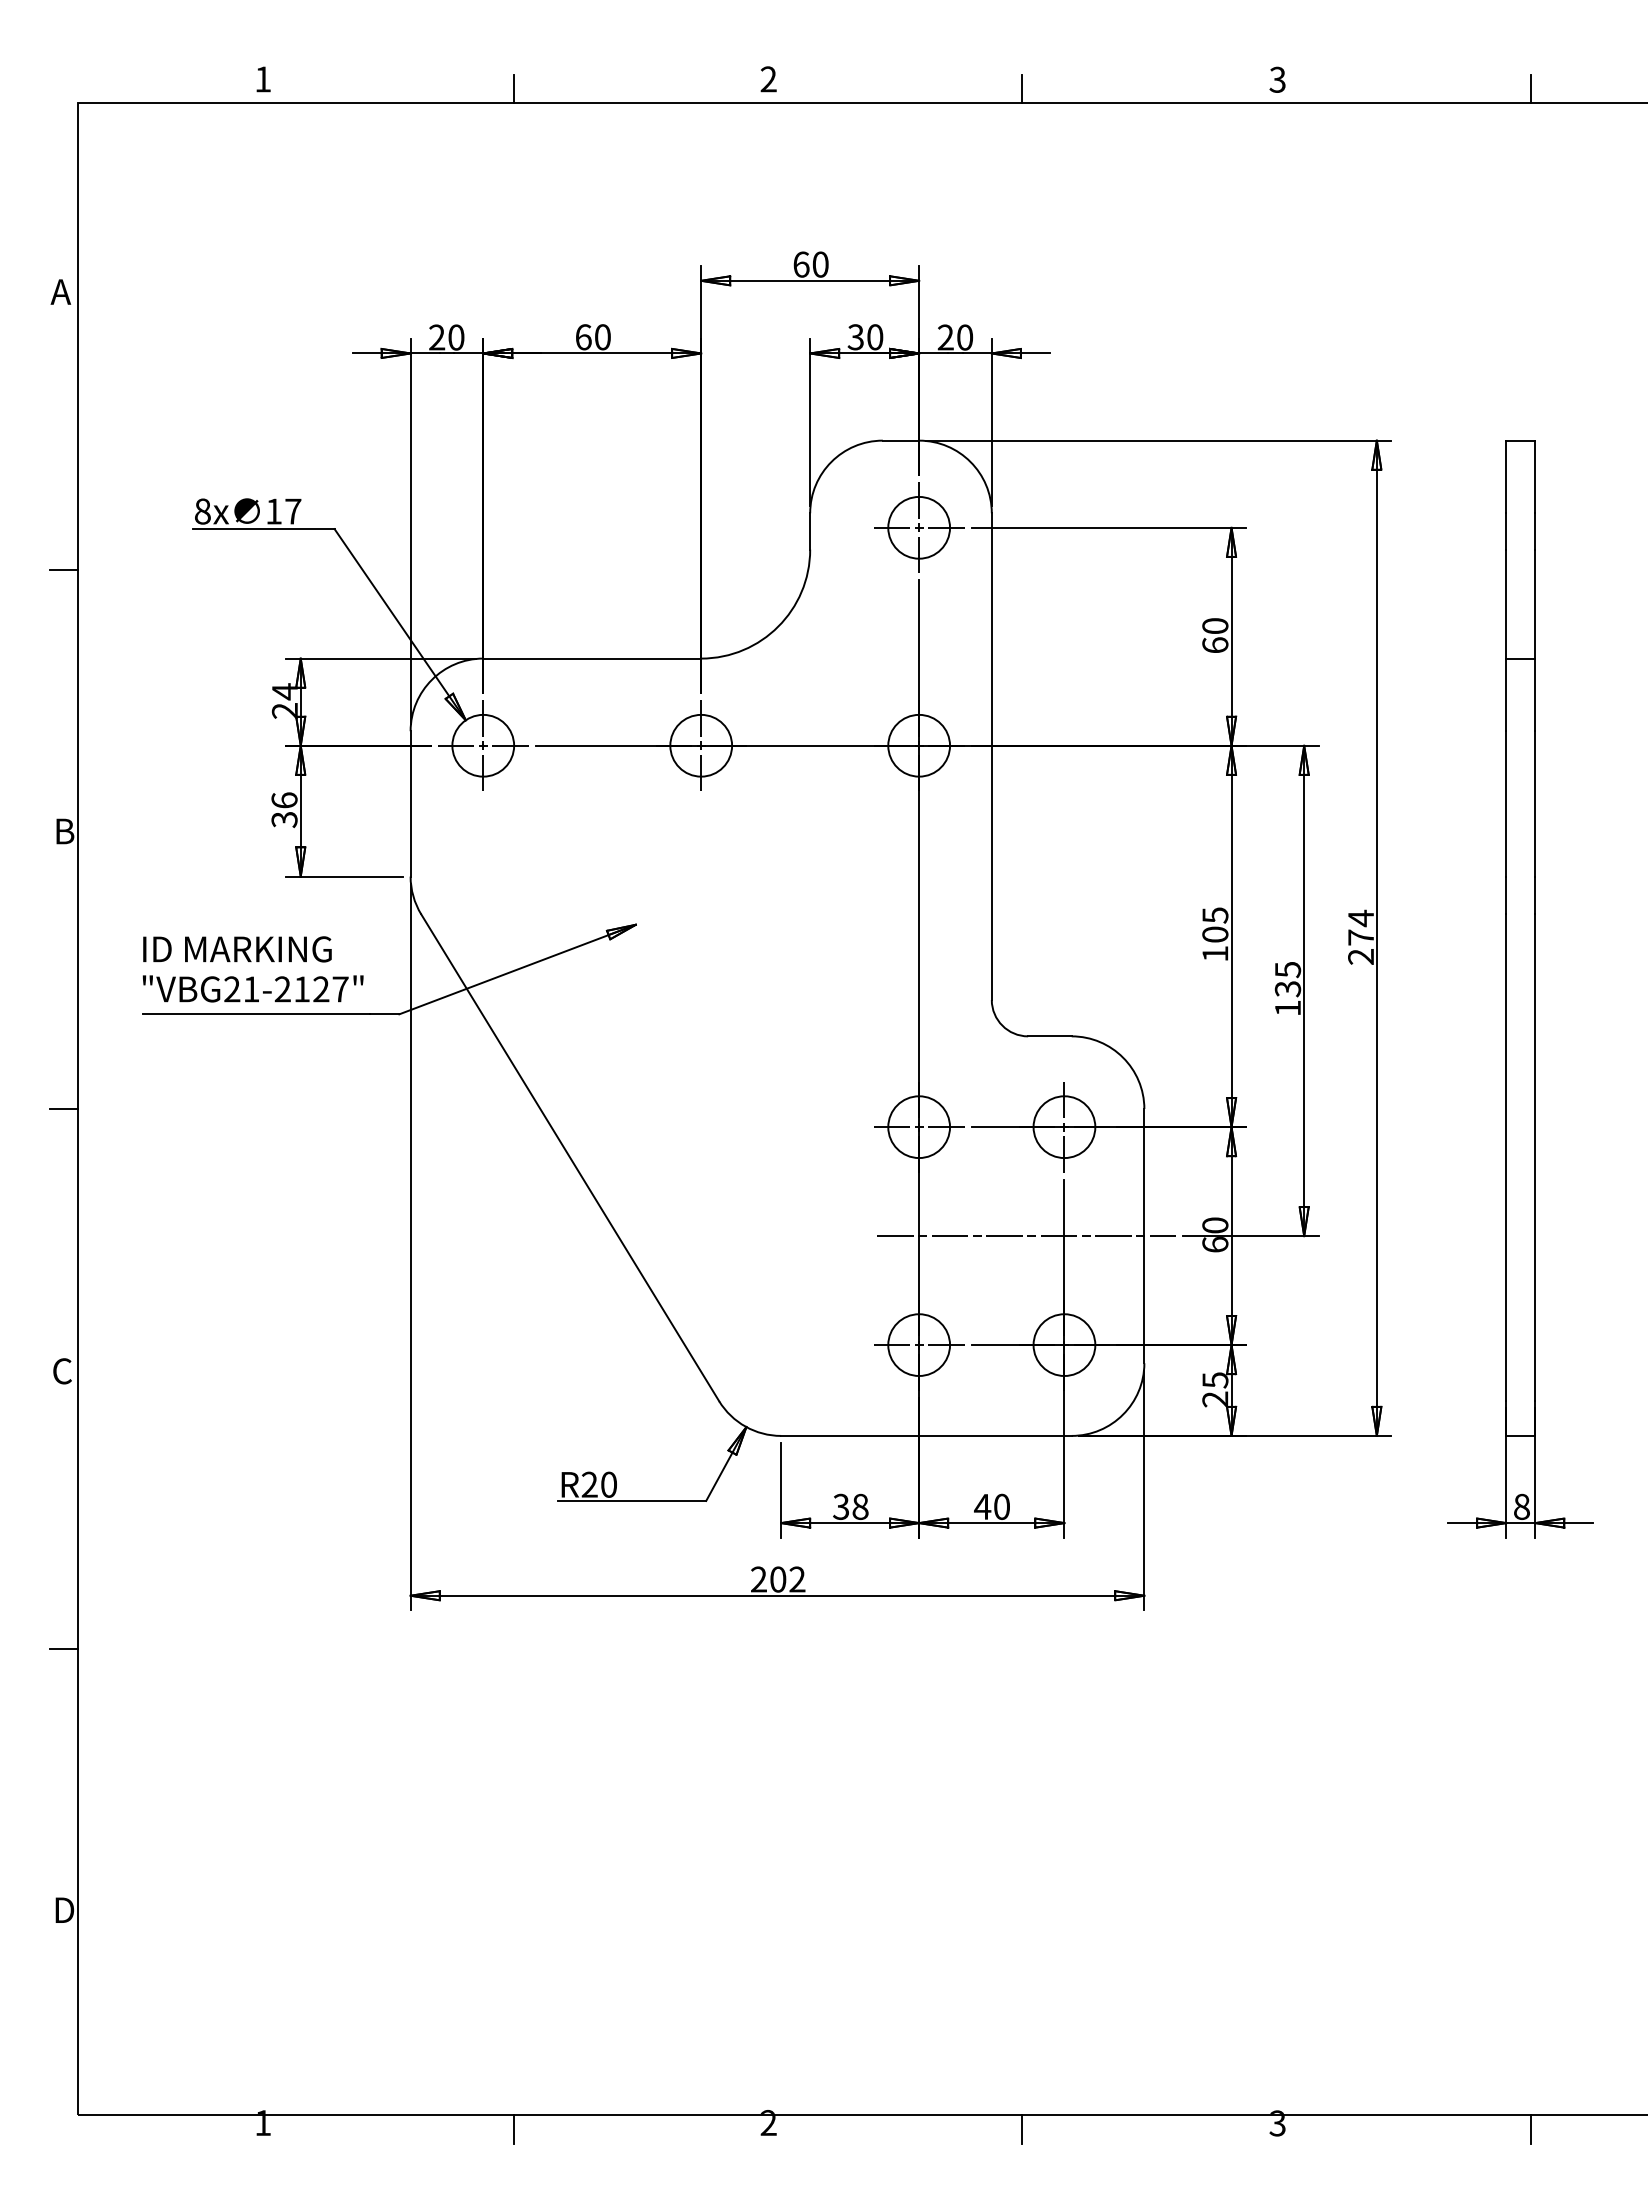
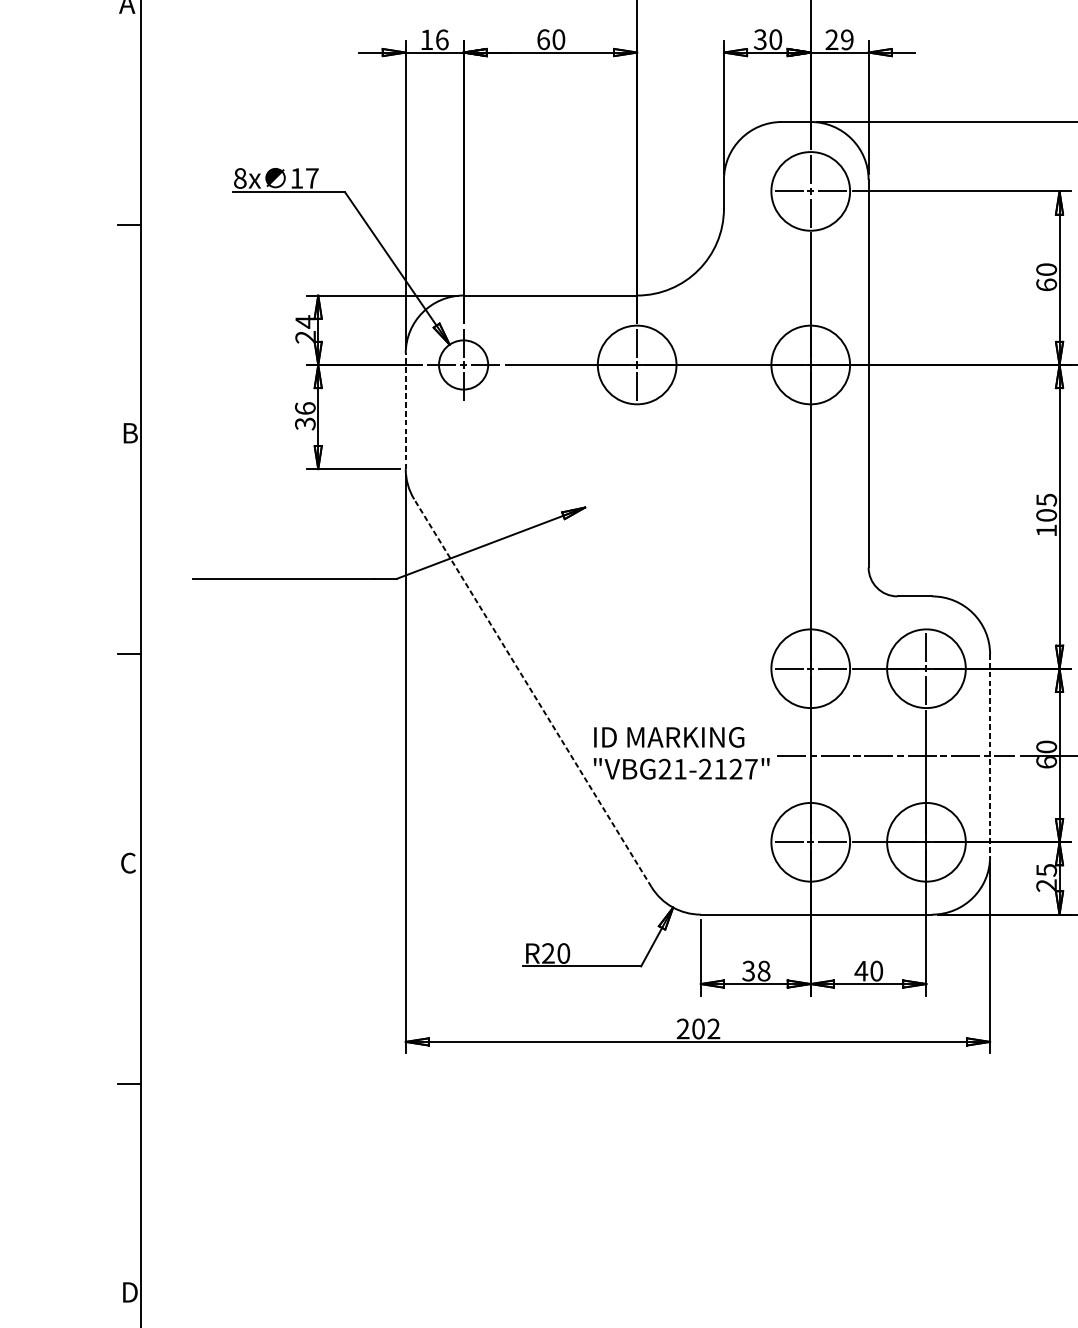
text: (446, 337) -> (434, 39), 20 -> 16
text: (965, 337) -> (847, 39), 20 -> 29
circle: (919, 527) -> (811, 191), size x1.6
circle: (701, 745) -> (637, 364), size x1.6
circle: (919, 745) -> (811, 364), size x1.6
line: (410, 803) -> (405, 410), solid -> dashed
text: (252, 969) -> (681, 753), moved
circle: (919, 1127) -> (811, 669), size x1.6
circle: (1064, 1127) -> (926, 669), size x1.6
line: (569, 1157) -> (532, 692), solid -> dashed
line: (1144, 1236) -> (990, 755), solid -> dashed
circle: (919, 1344) -> (811, 841), size x1.6
circle: (1064, 1344) -> (926, 841), size x1.6

